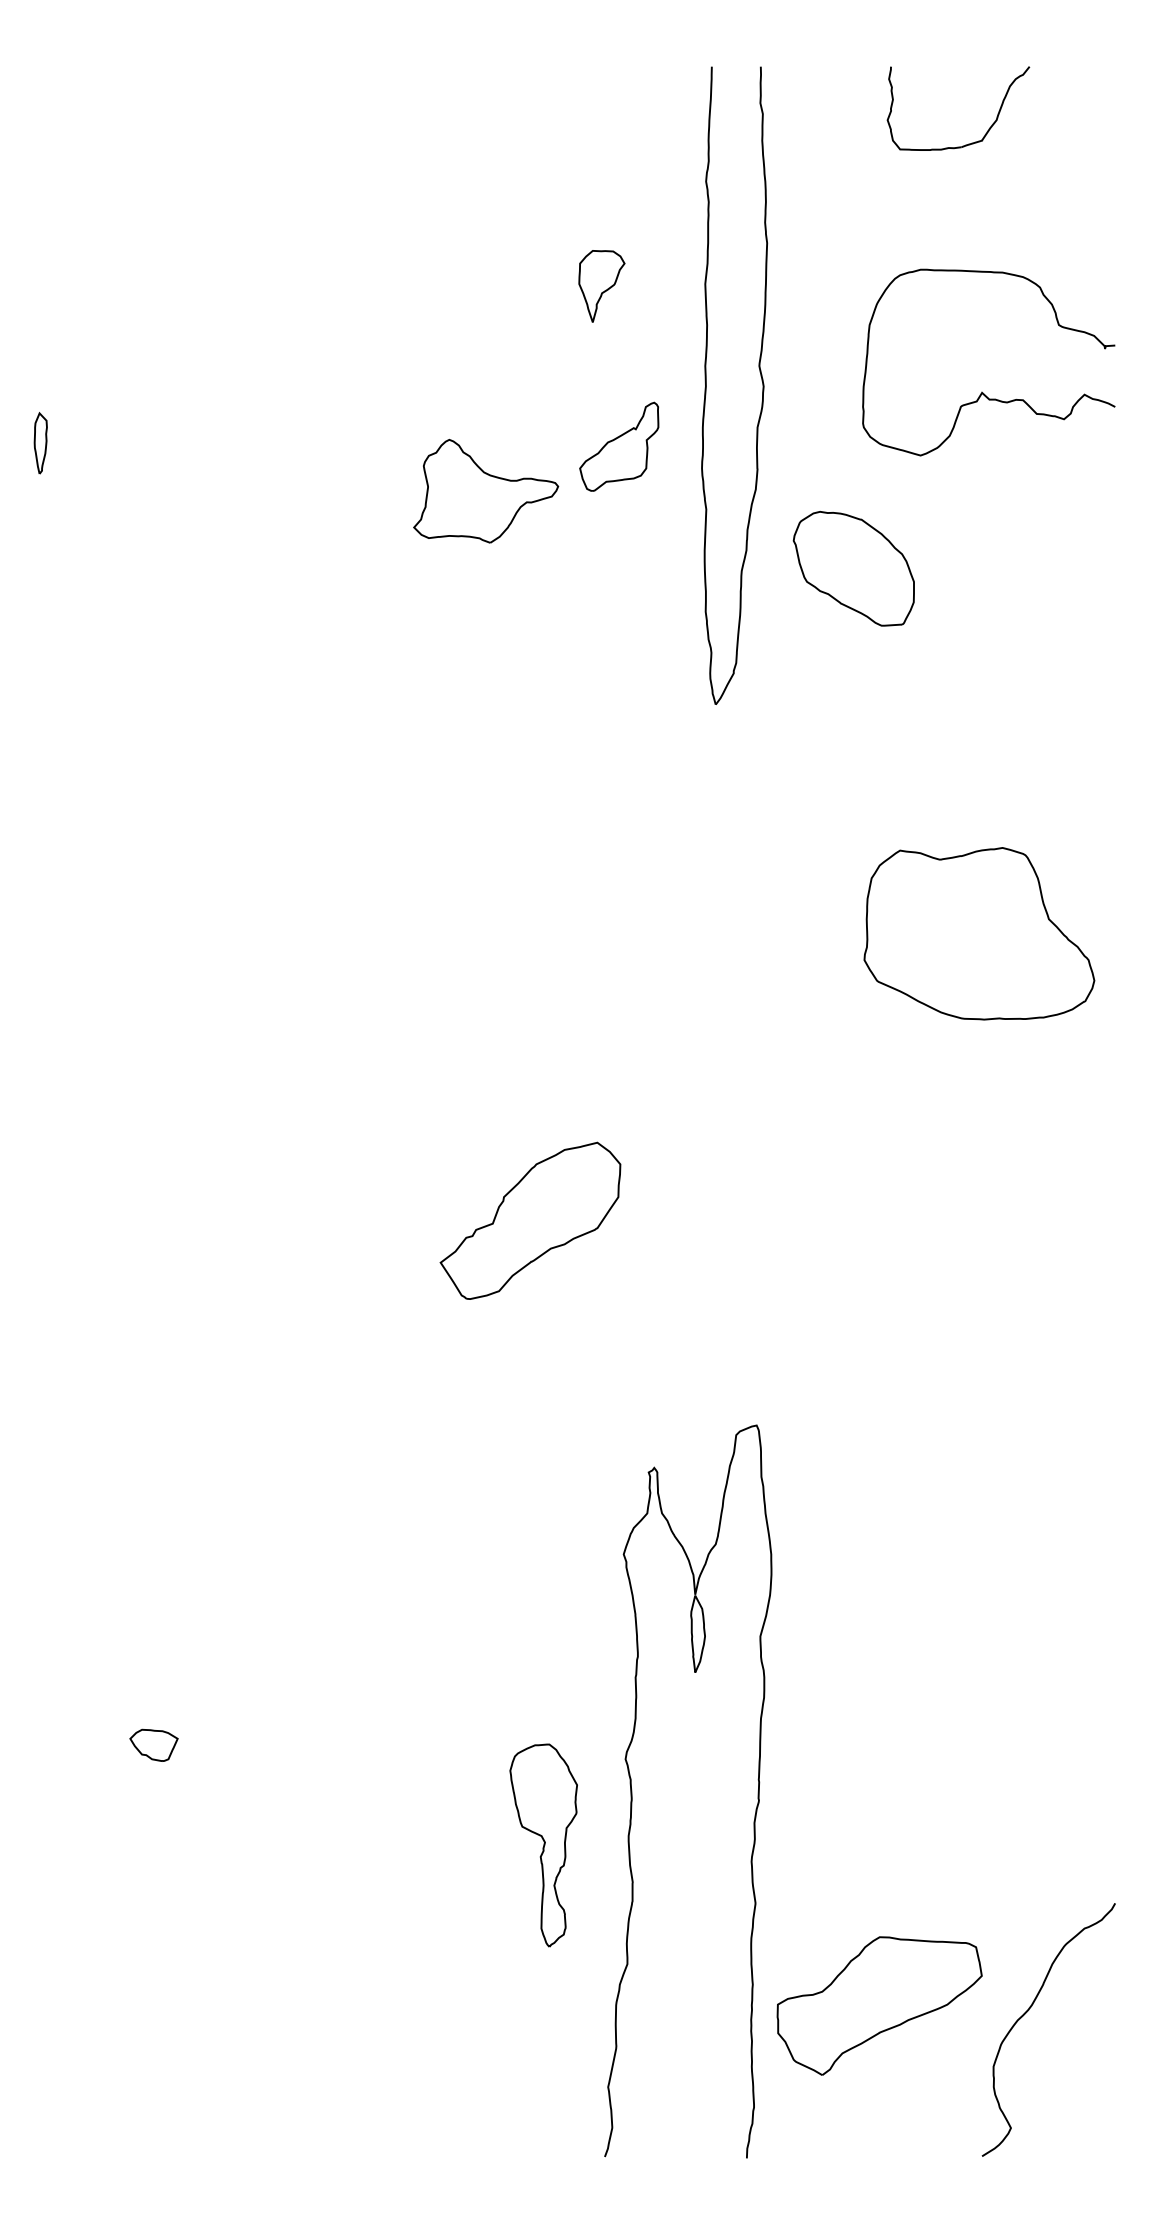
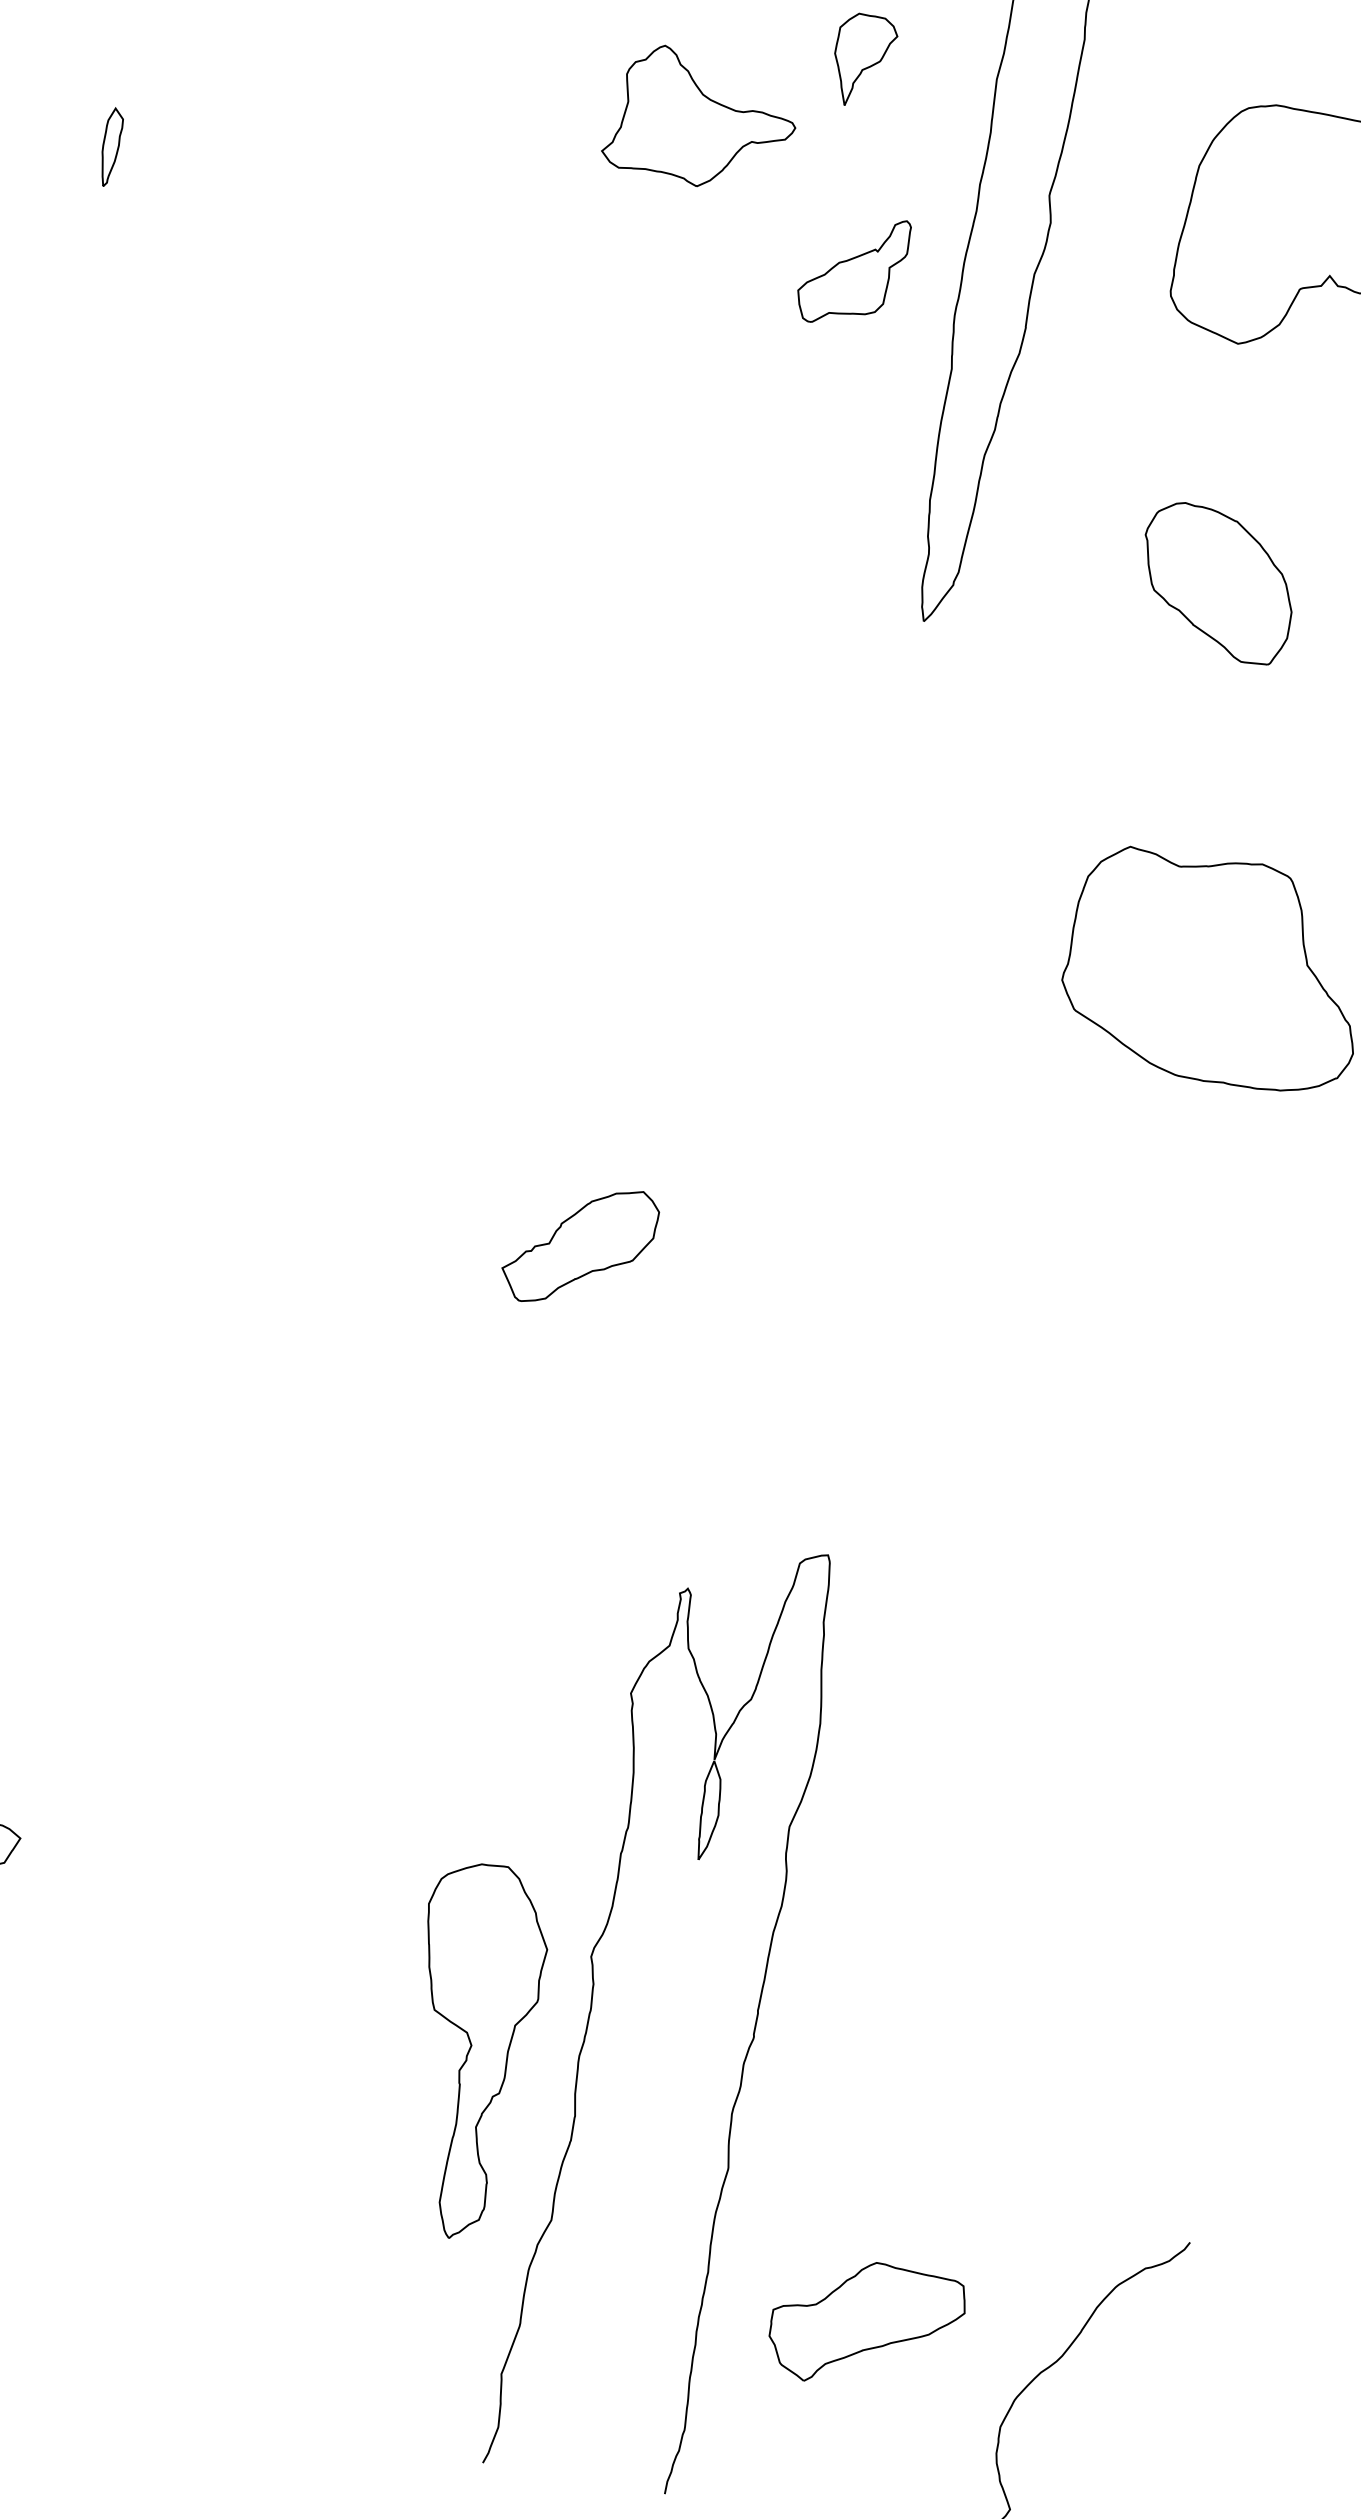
part: (486, 491) -> (702, 119), moved
part: (853, 568) -> (1216, 582), moved
part: (530, 1220) -> (579, 1245), size x0.62
part: (543, 1845) -> (468, 2050), size x1.43
part: (879, 2006) -> (866, 2326), size x0.71

